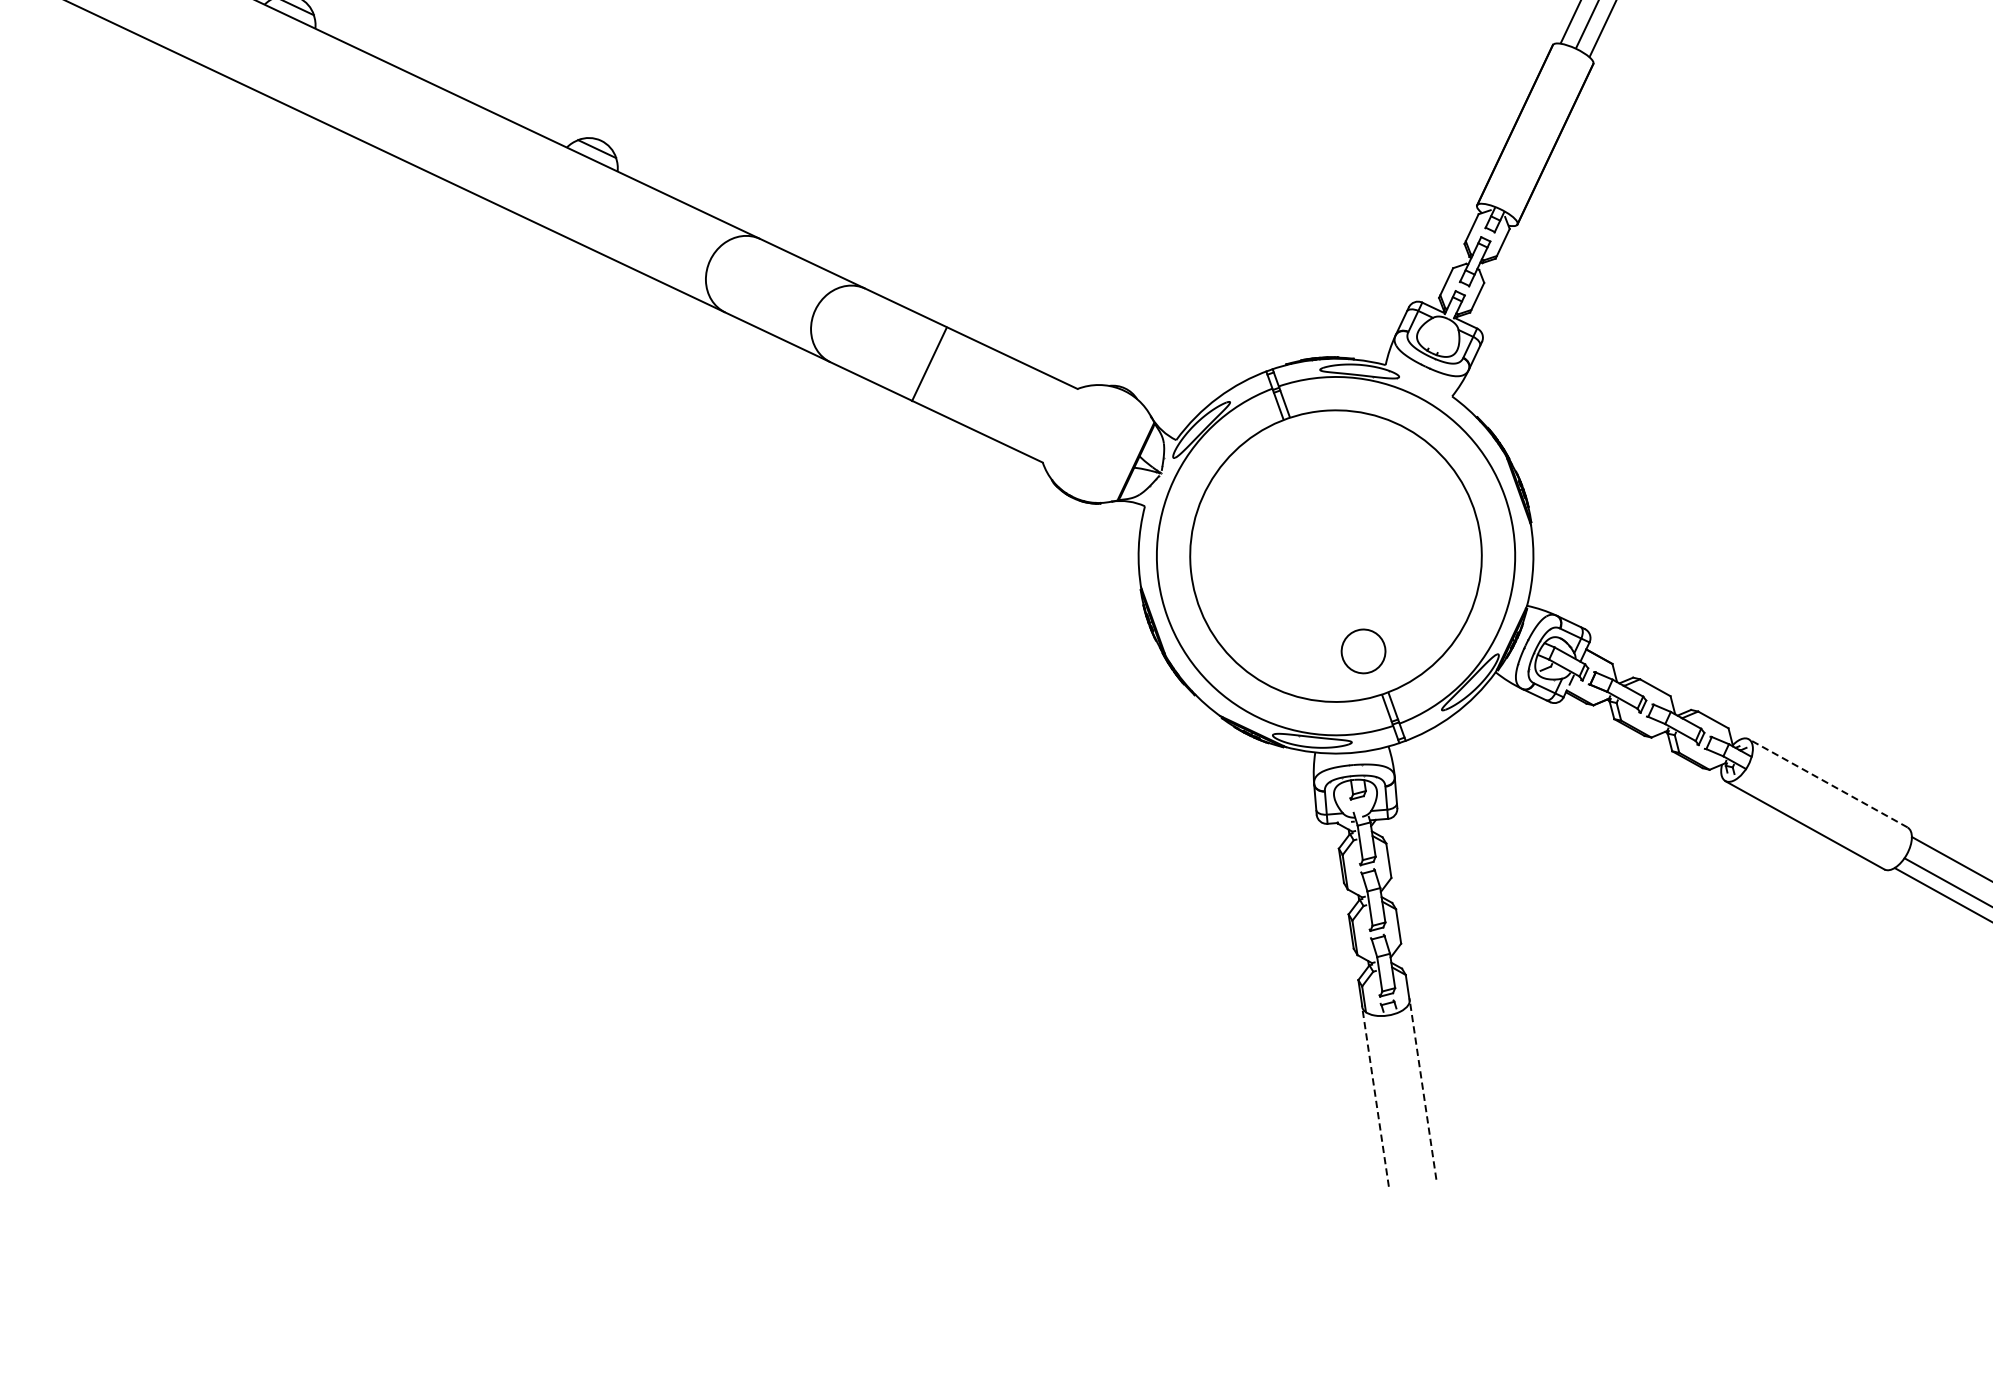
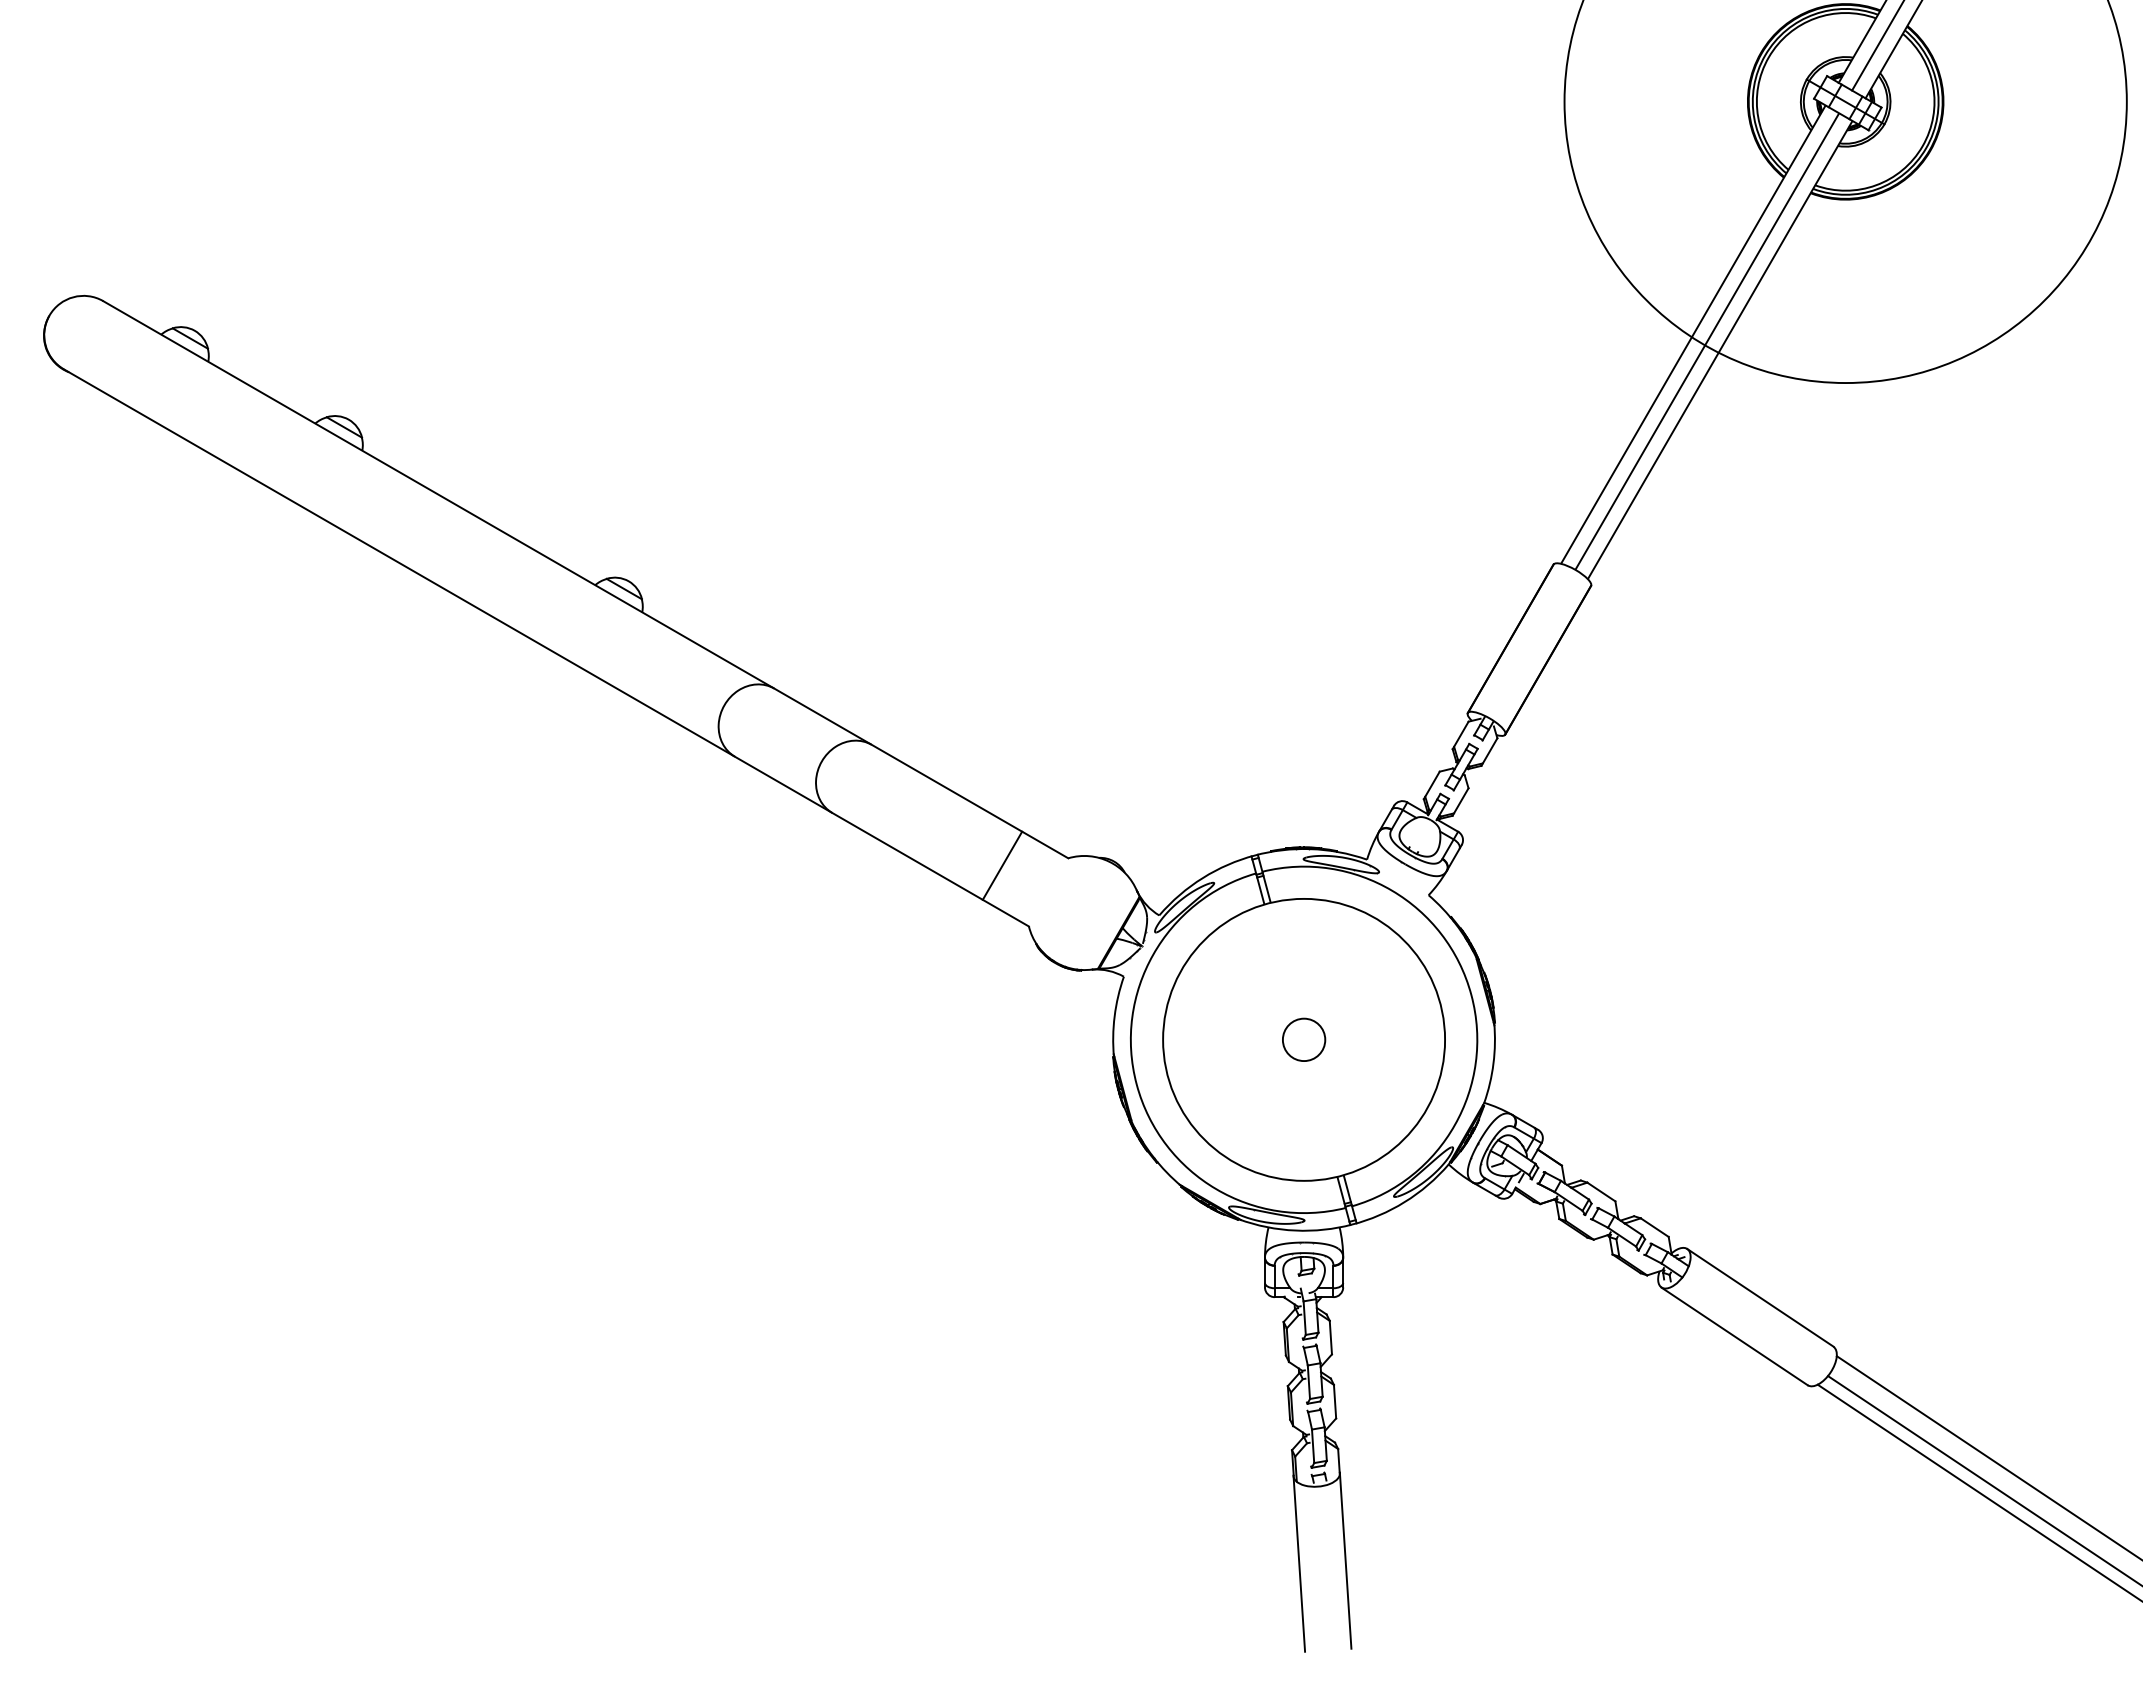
line: (929, 364) -> (1002, 865), moved
circle: (1363, 651) -> (1304, 1039), moved
line: (1828, 783) -> (1760, 1297), dashed -> solid
line: (1422, 1089) -> (1345, 1560), dashed -> solid
line: (1375, 1097) -> (1299, 1564), dashed -> solid

